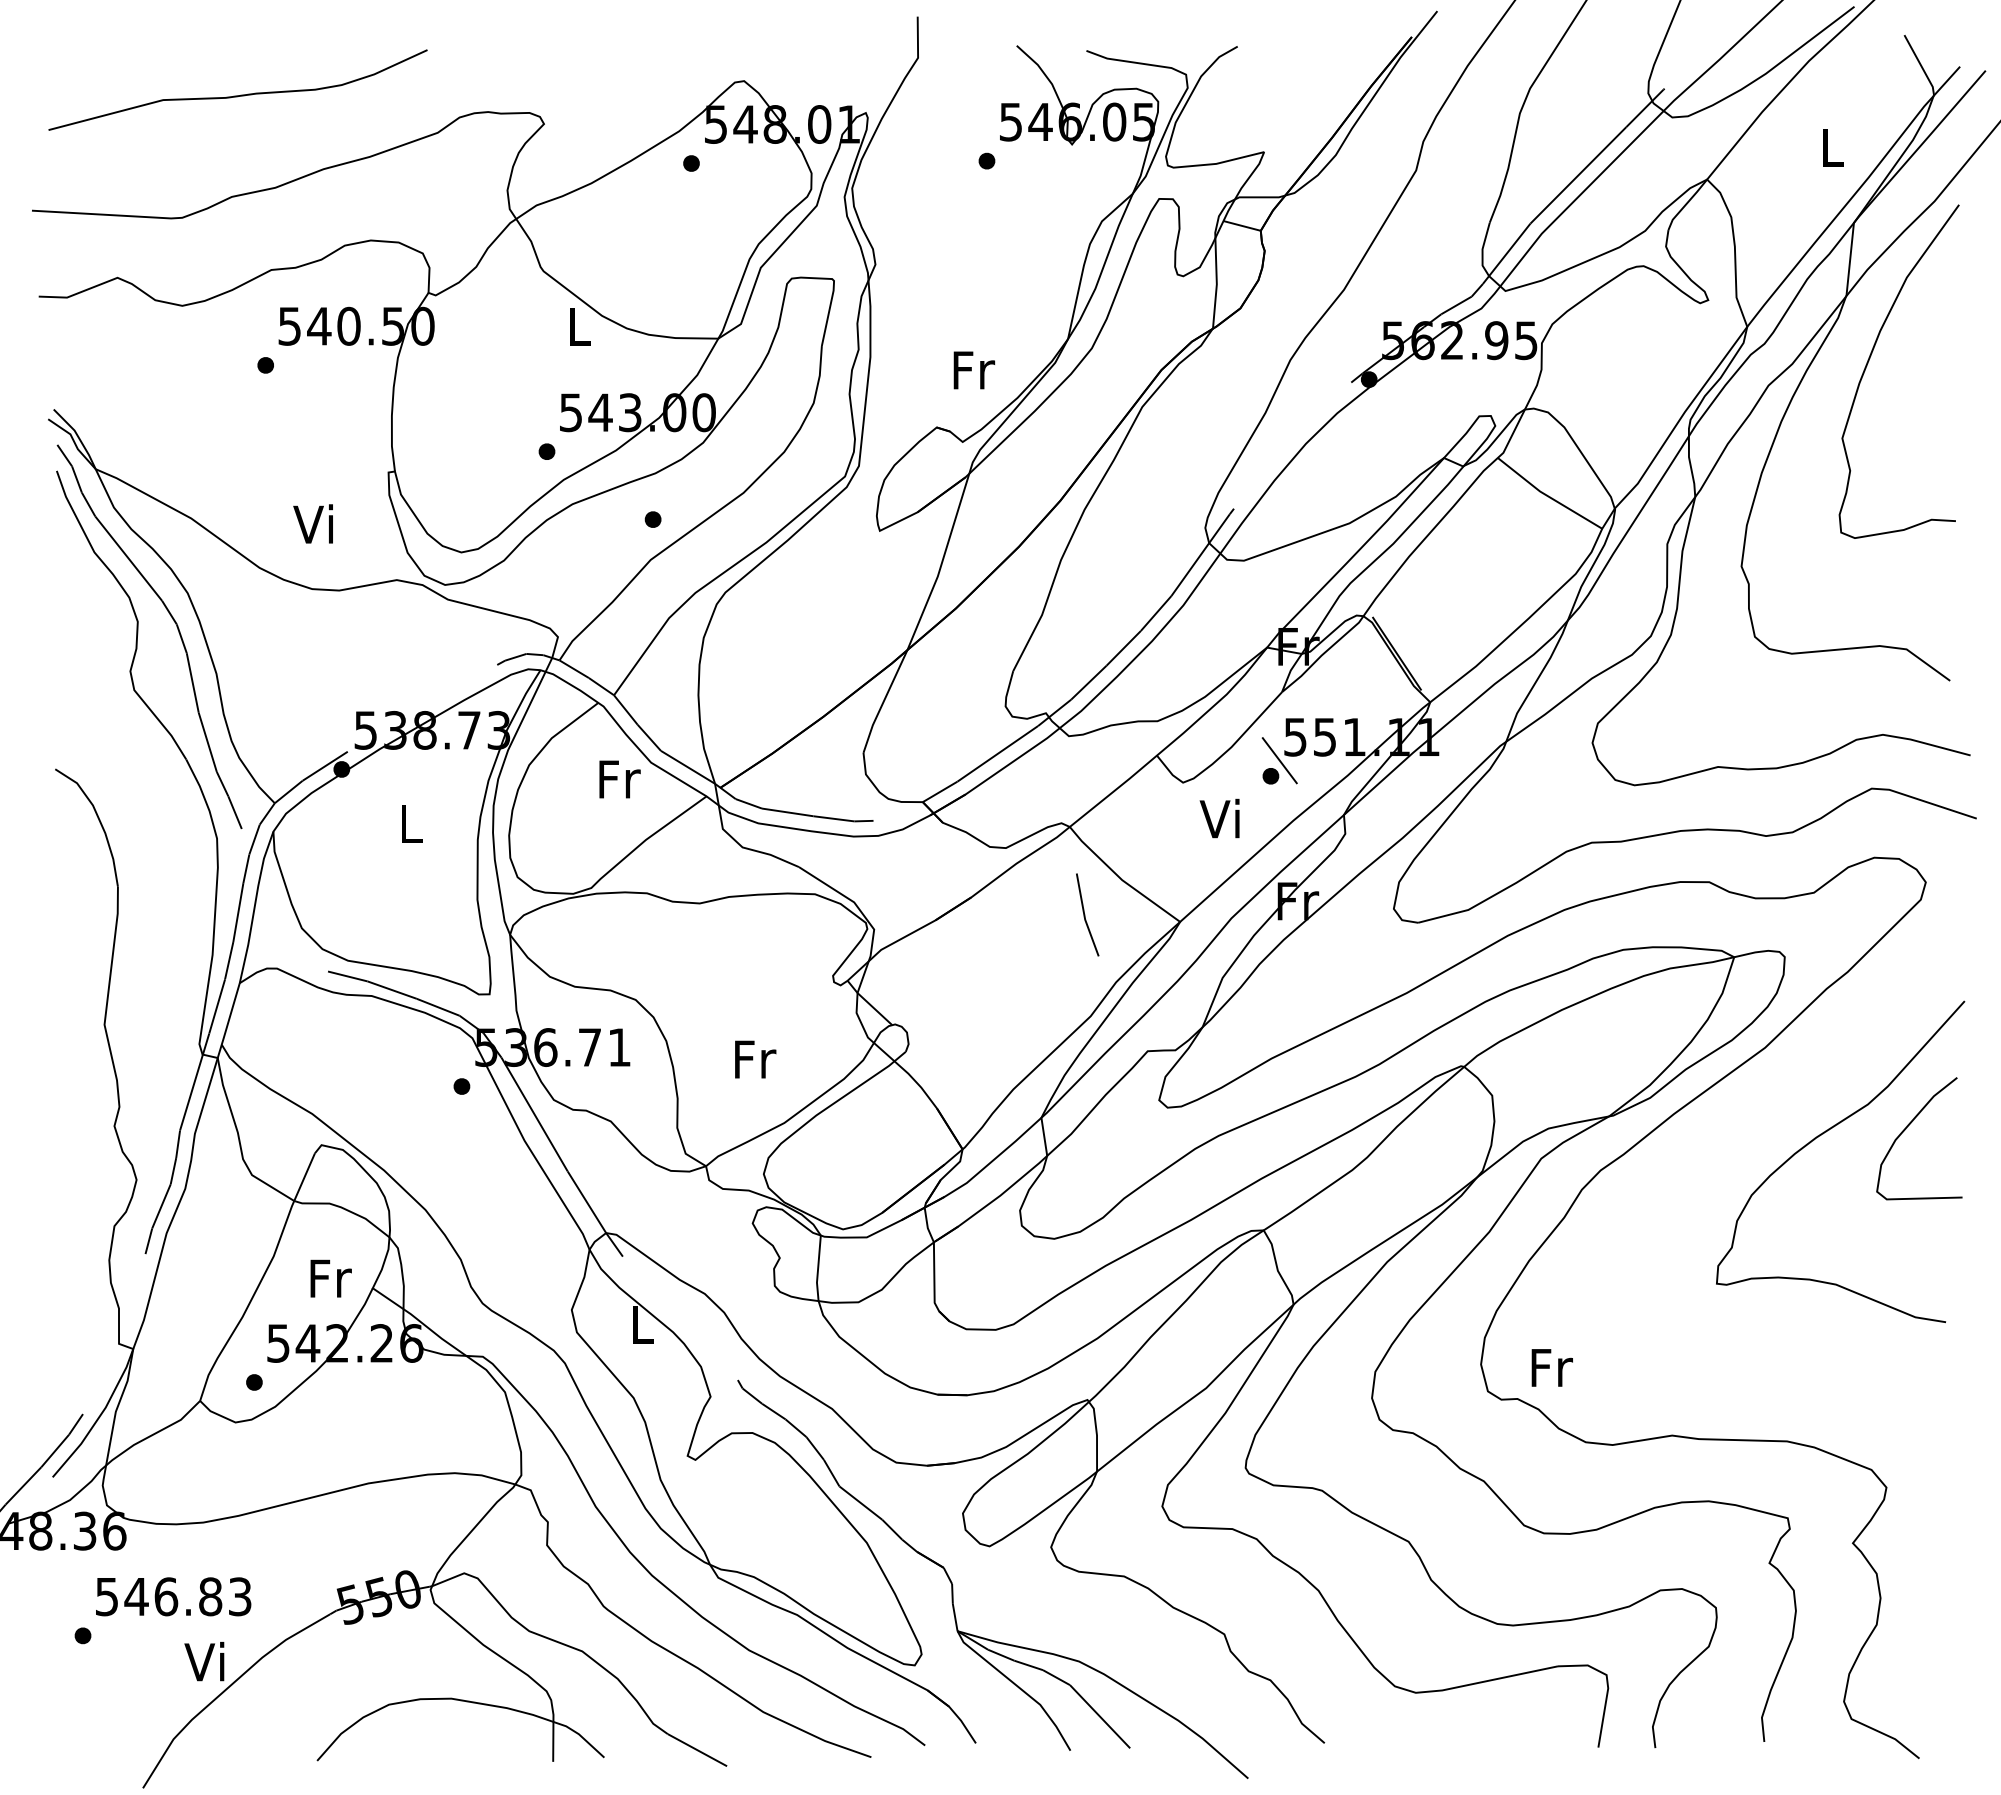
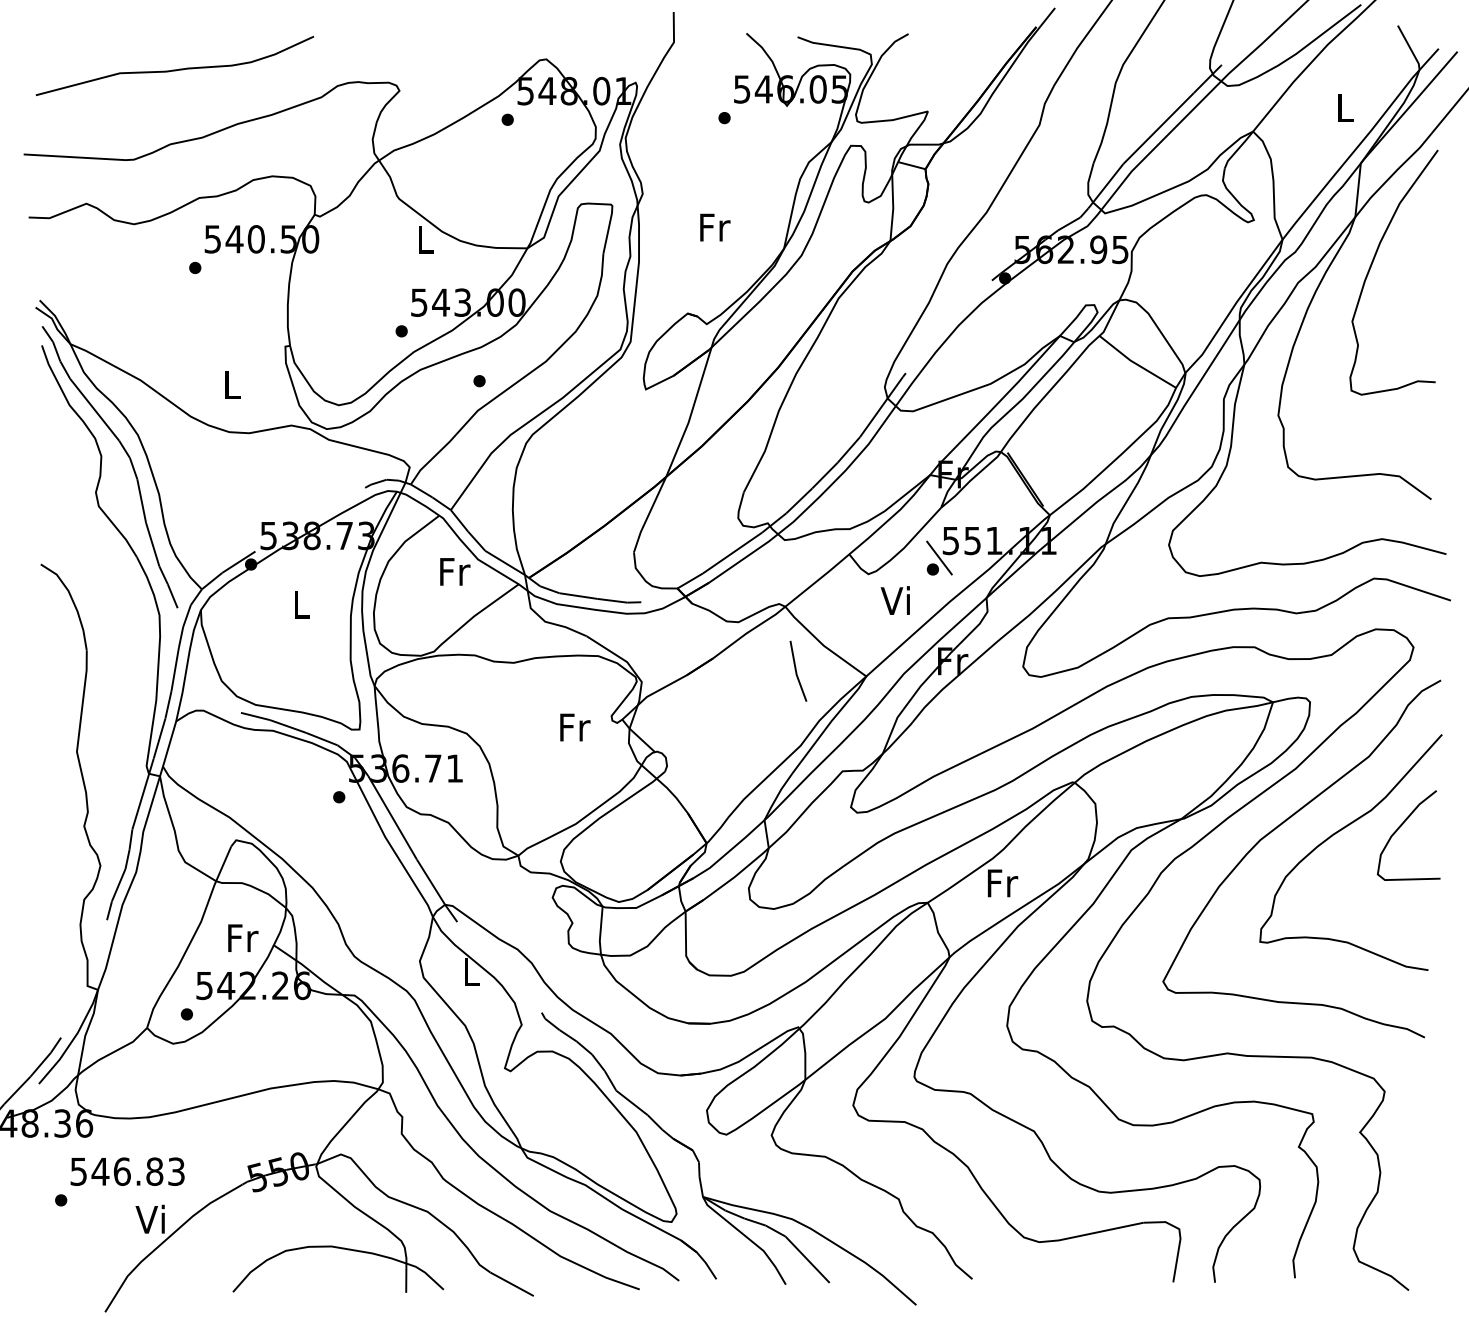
text: (974, 370) -> (715, 227), moved
text: (312, 523) -> (229, 384), Vi -> L
text: (755, 1059) -> (575, 727), moved
curve: (1740, 1128) -> (1277, 828), added
text: (1551, 1367) -> (1002, 883), moved

